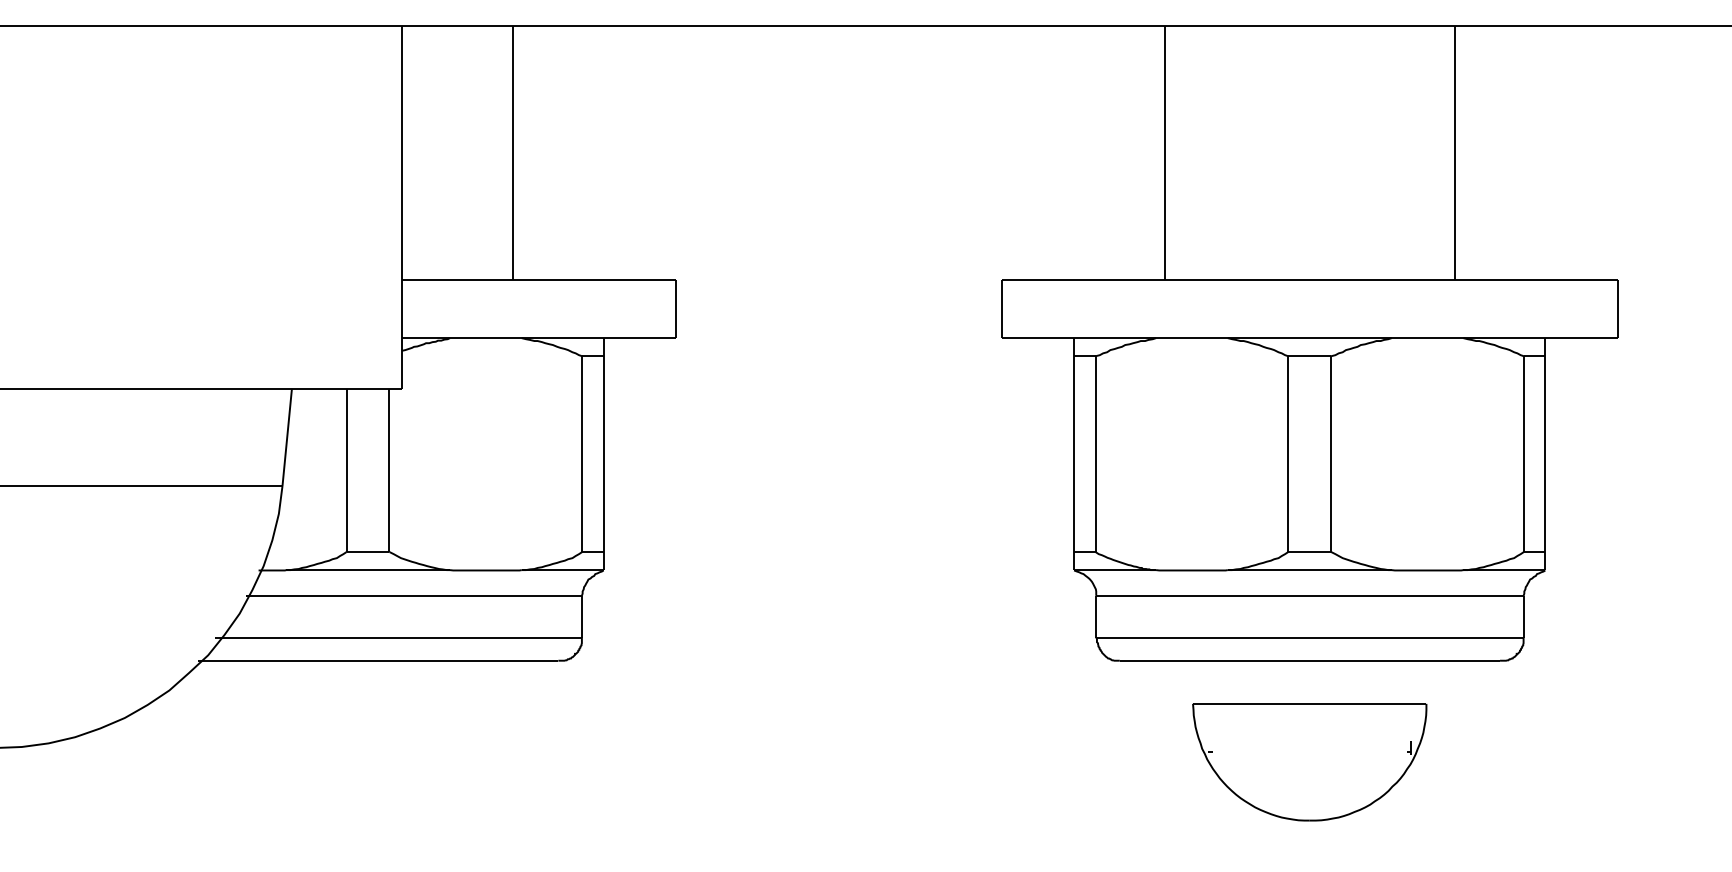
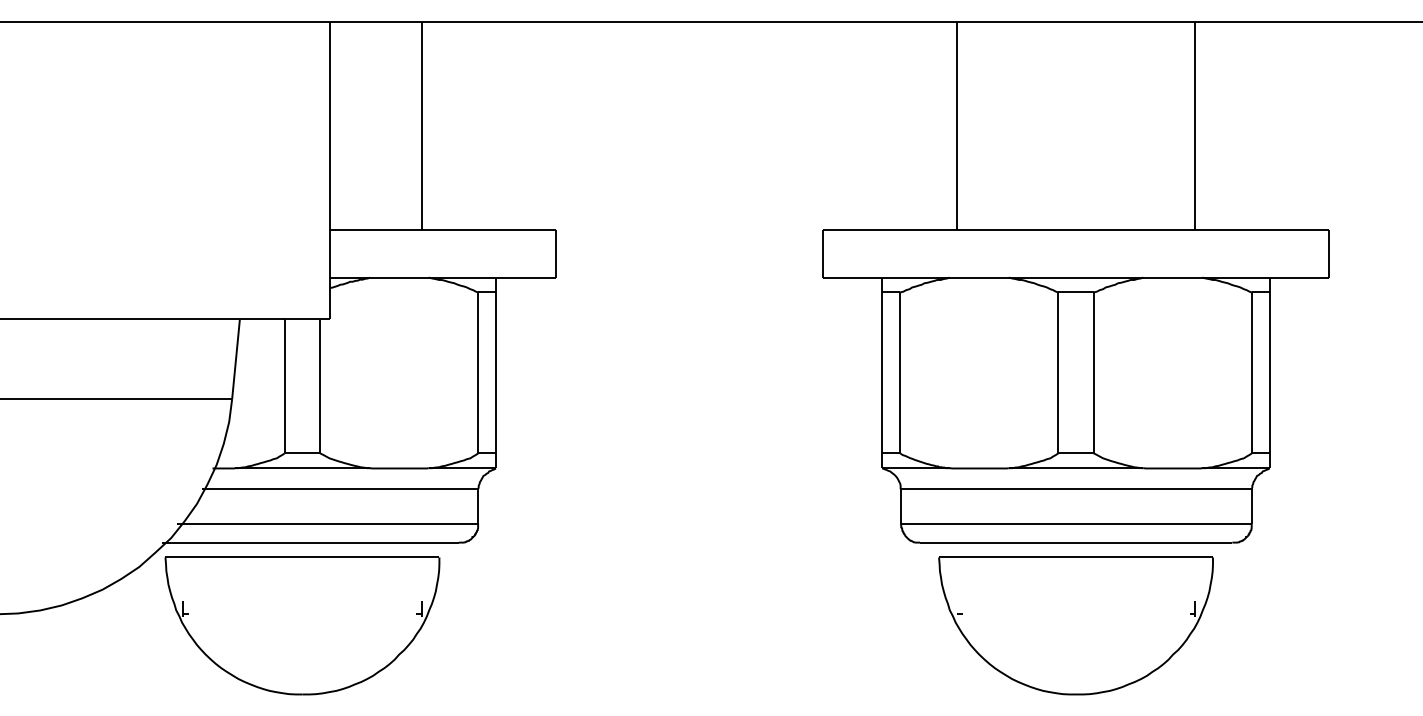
part: (368, 761) -> (302, 625), added
part: (1309, 761) -> (1075, 625), size x1.43

